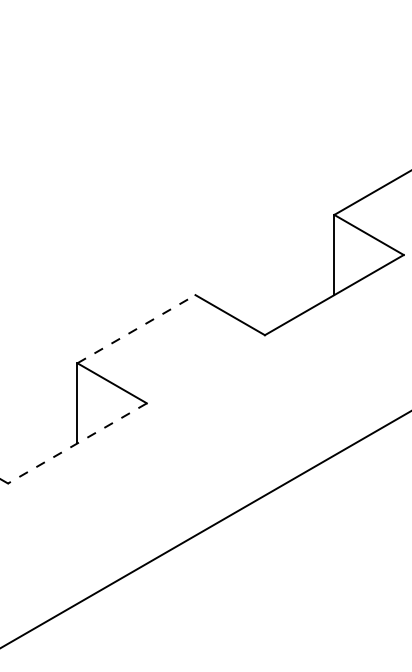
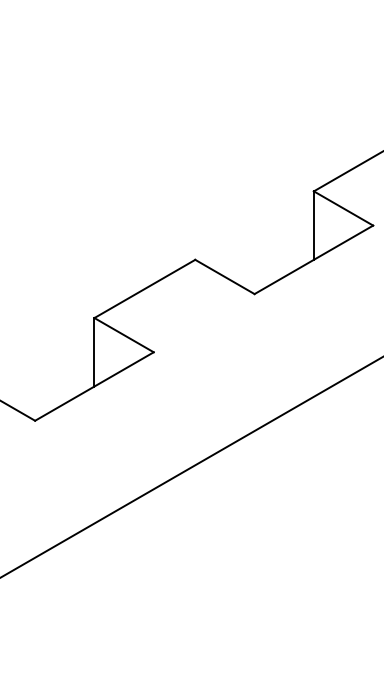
line: (137, 328) -> (145, 288), dashed -> solid
line: (77, 443) -> (94, 386), dashed -> solid

